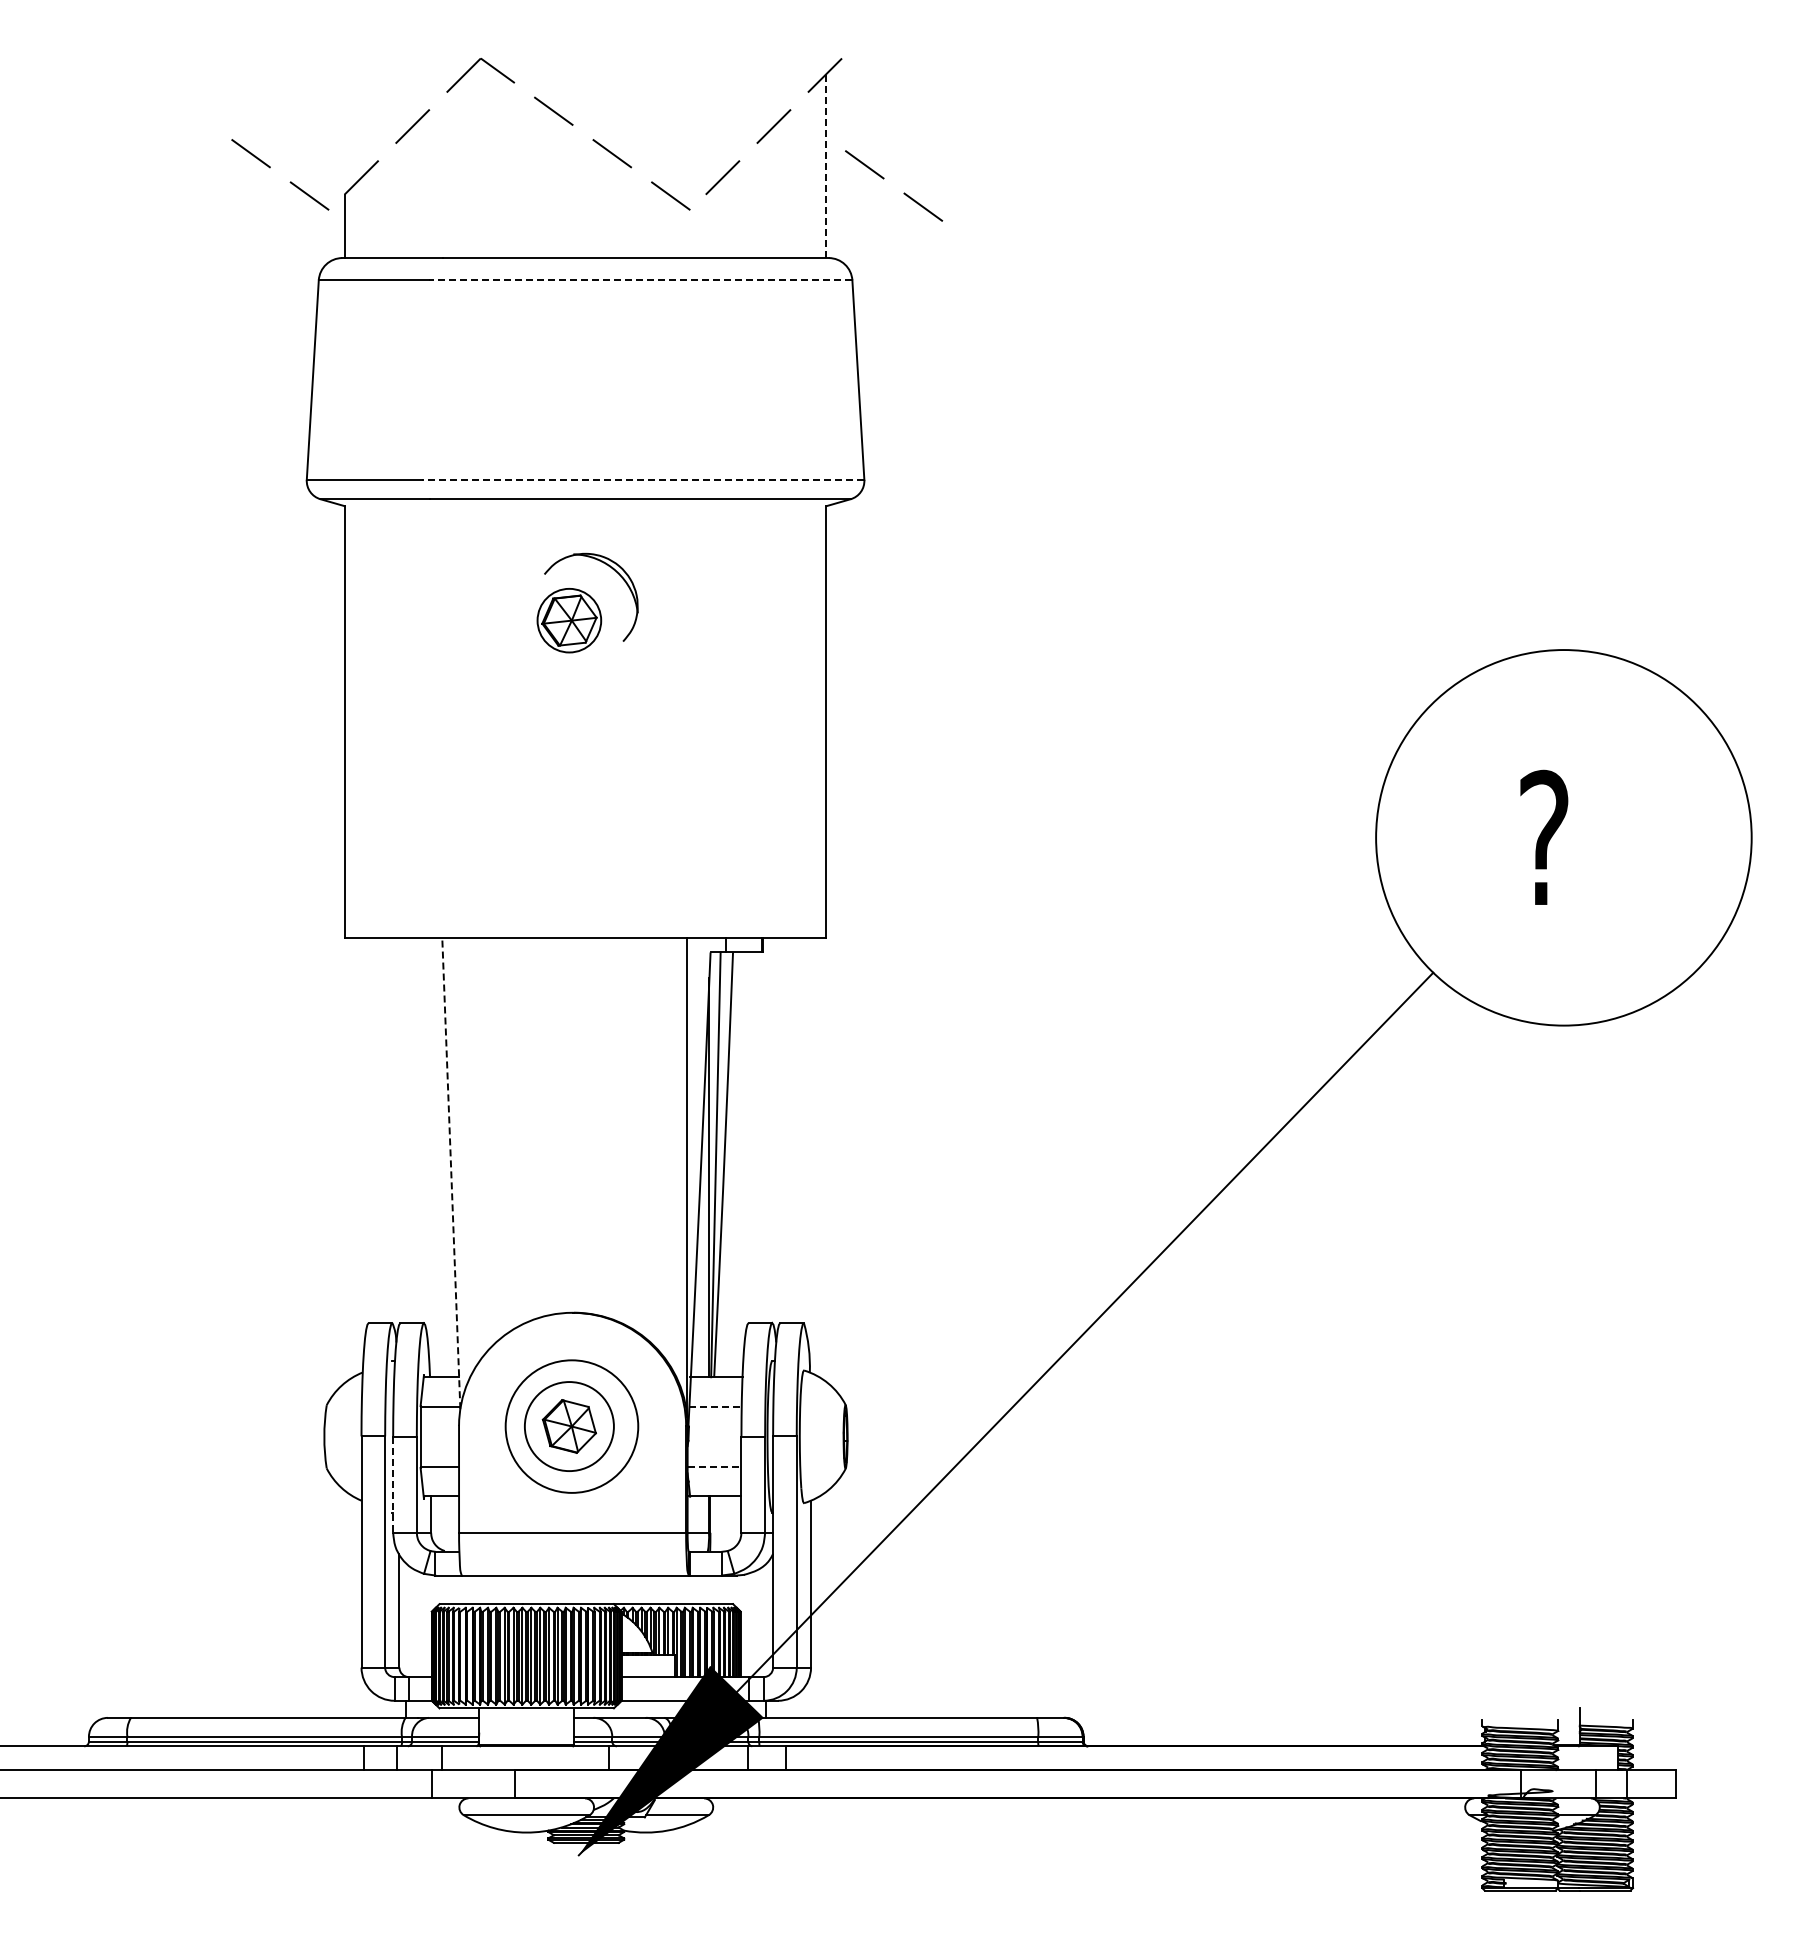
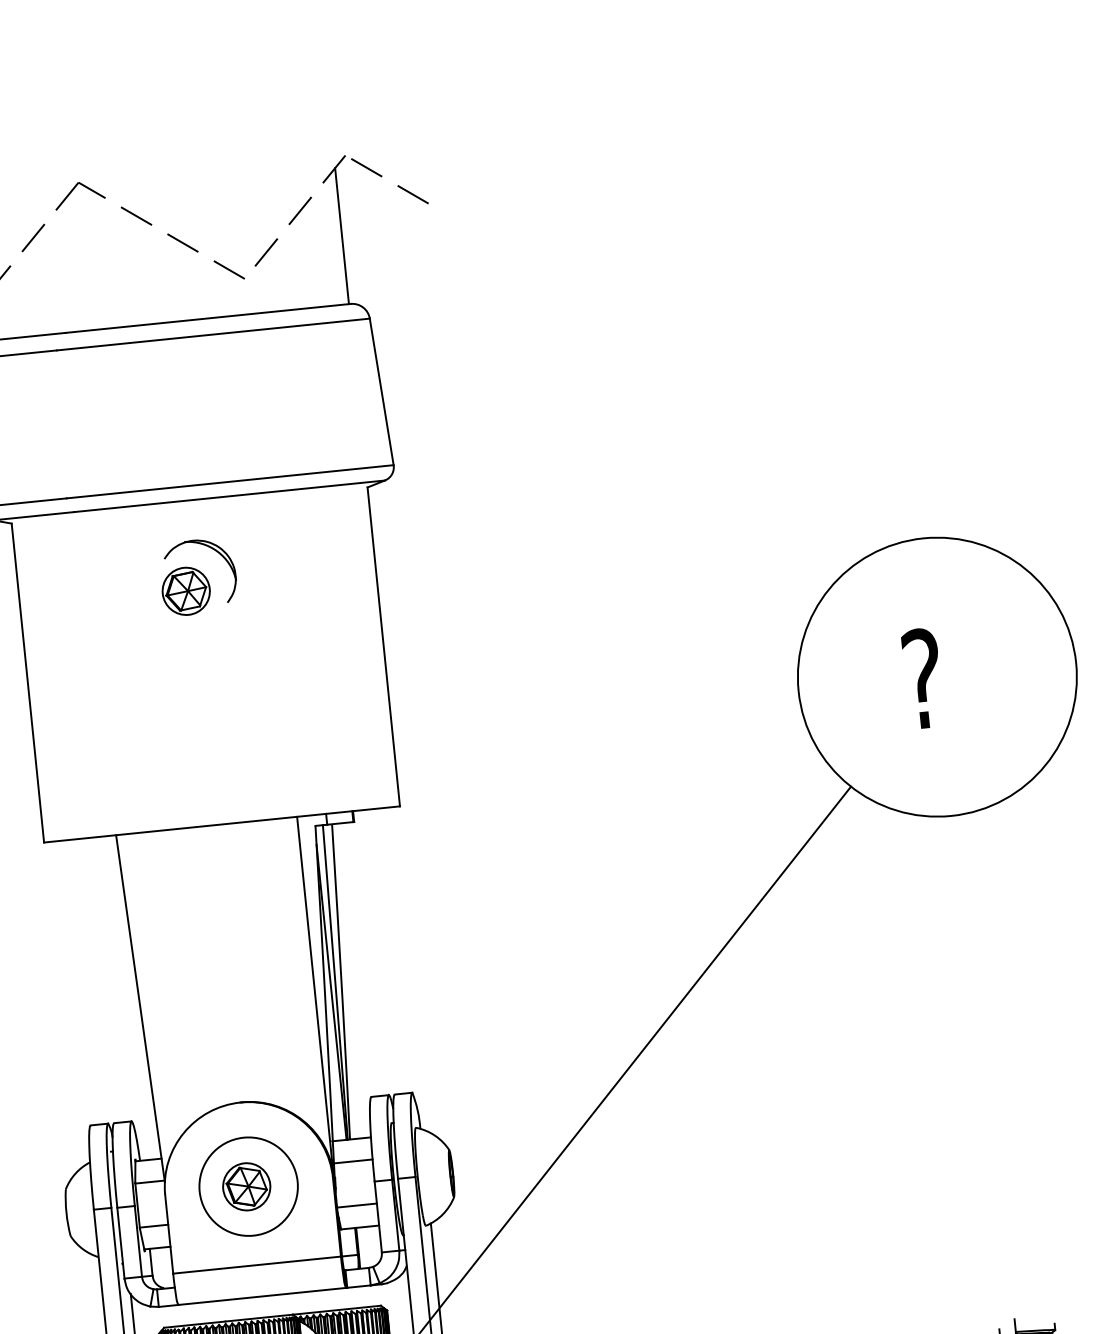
line: (826, 166) -> (342, 236), dashed -> solid
line: (903, 193) -> (397, 186), moved
line: (640, 280) -> (213, 334), dashed -> solid
line: (642, 479) -> (229, 481), dashed -> solid
line: (451, 1173) -> (140, 1008), dashed -> solid
line: (716, 1407) -> (354, 1161), dashed -> solid
circle: (569, 1426) -> (246, 1186), size x0.71
line: (714, 1466) -> (356, 1205), dashed -> solid
line: (393, 1484) -> (121, 1242), dashed -> solid

